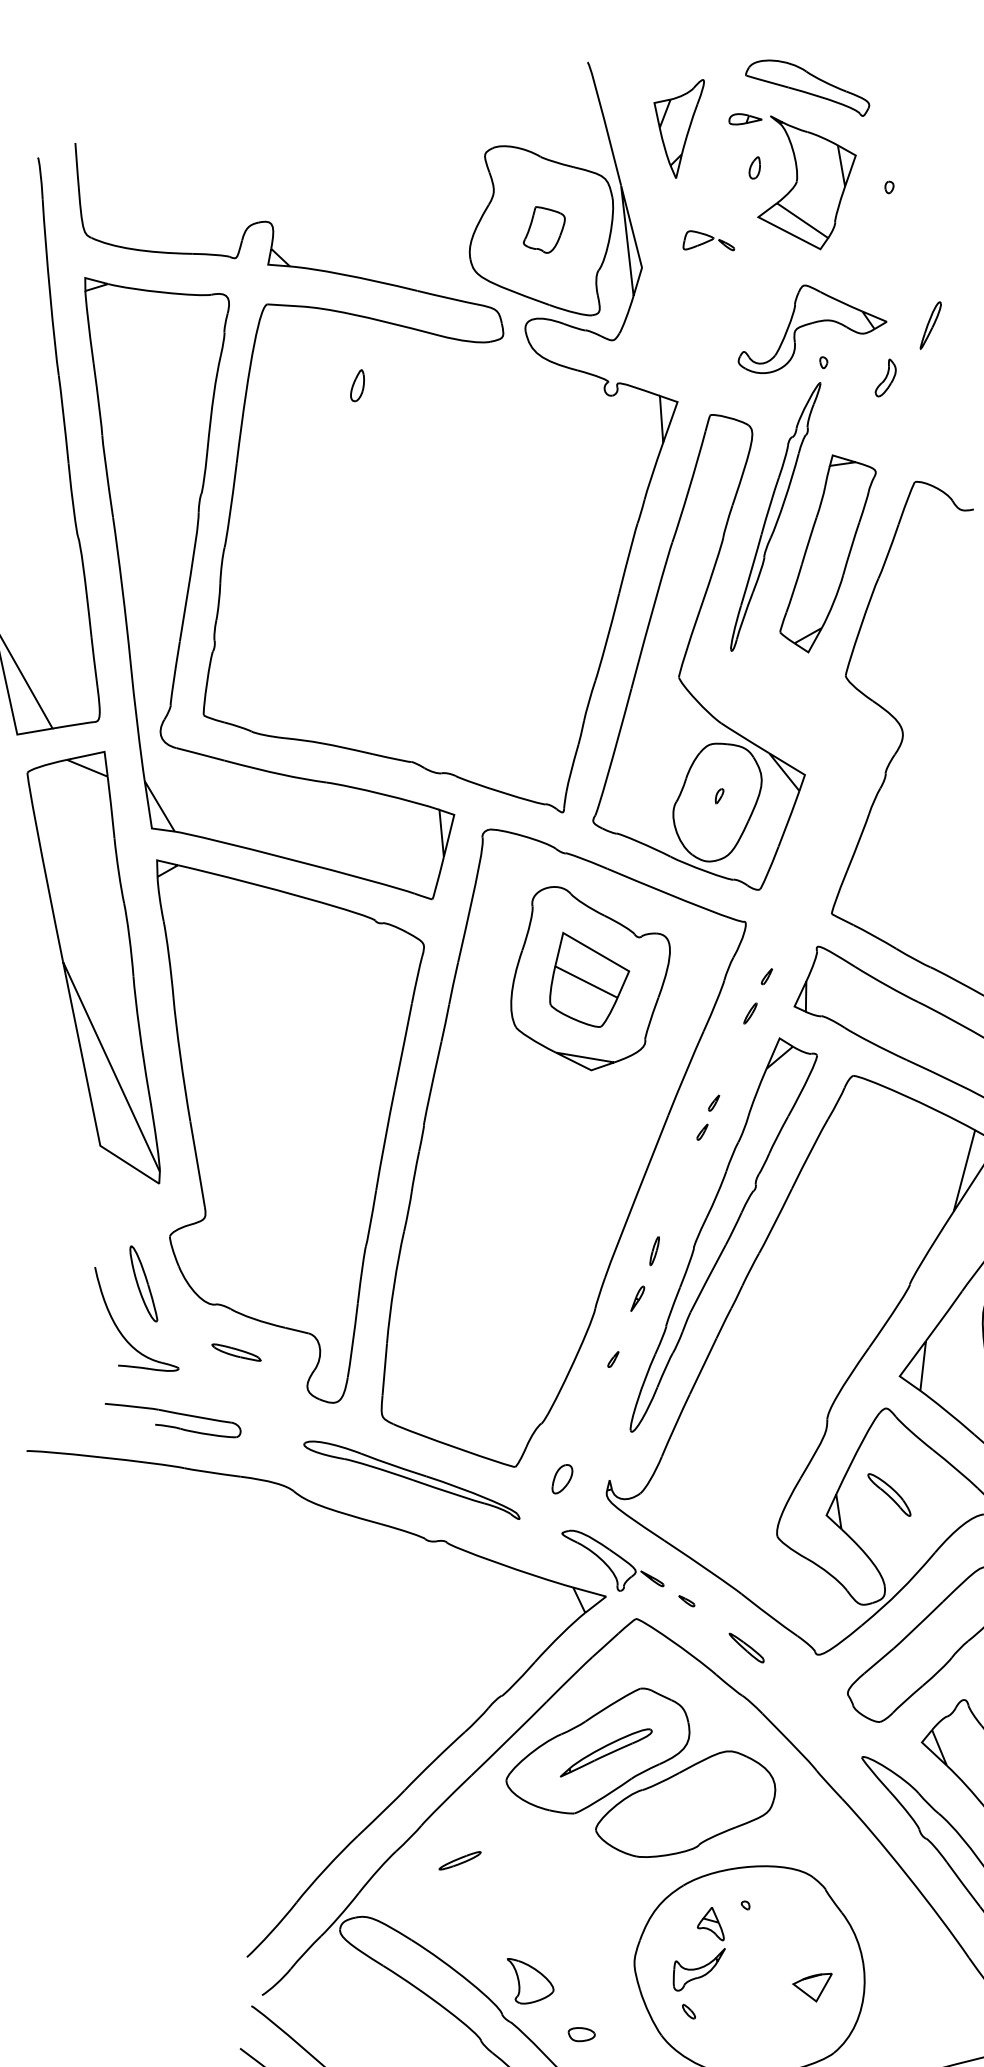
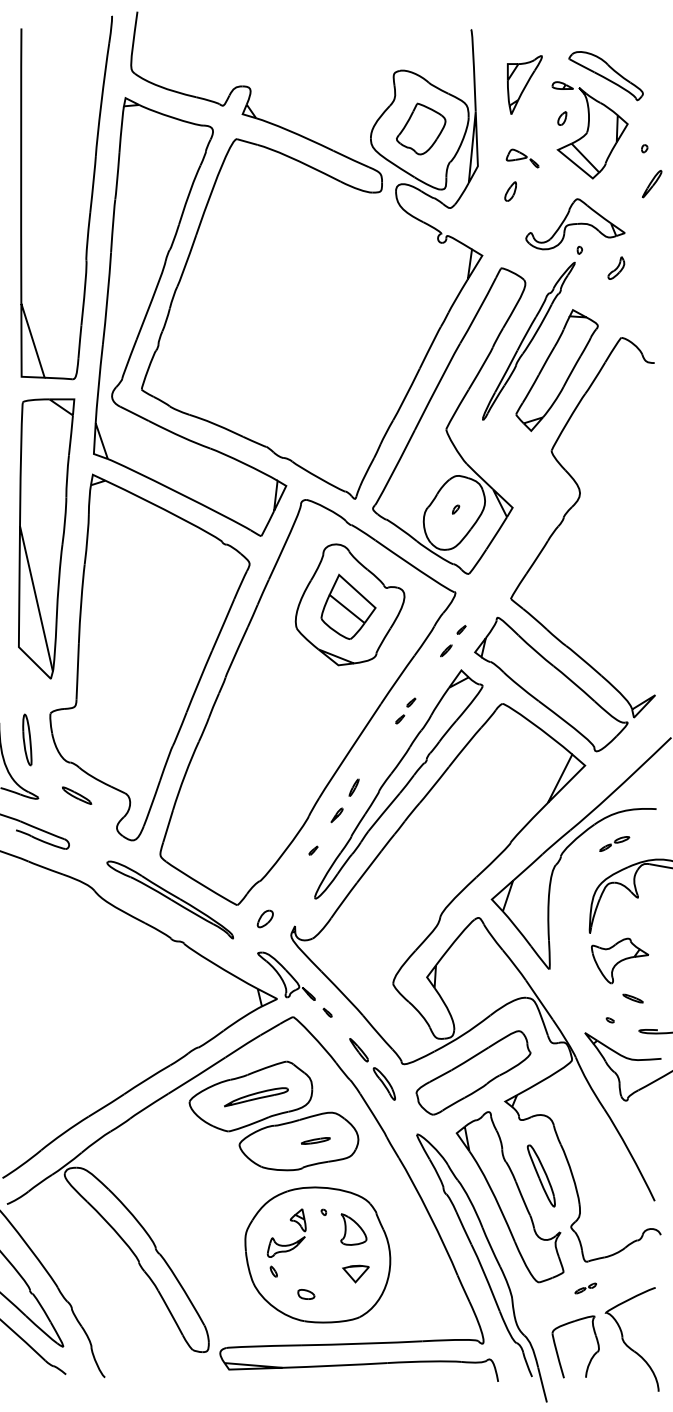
part: (544, 228) -> (421, 128), size x1.67
part: (931, 325) -> (652, 184), moved
part: (357, 385) -> (510, 191), moved
part: (887, 1494) -> (383, 1083), moved
part: (459, 1860) -> (315, 1140), moved
part: (530, 1978) -> (353, 1229), moved
part: (582, 2034) -> (306, 1294), moved

